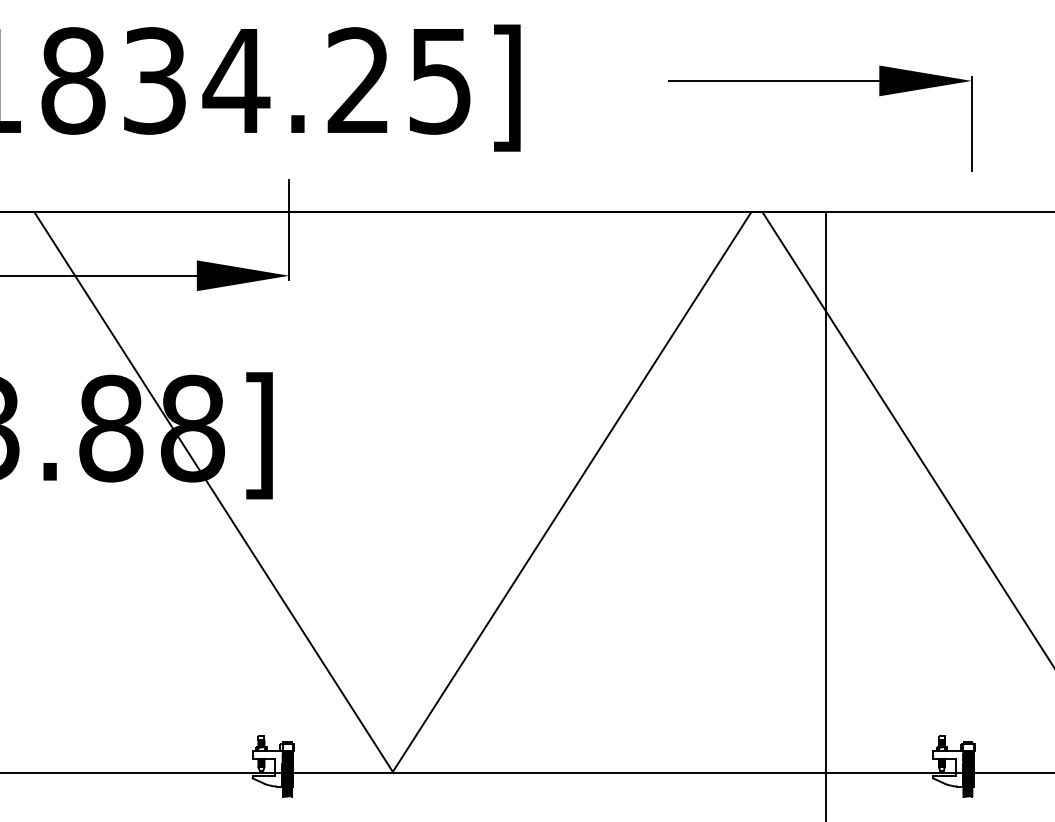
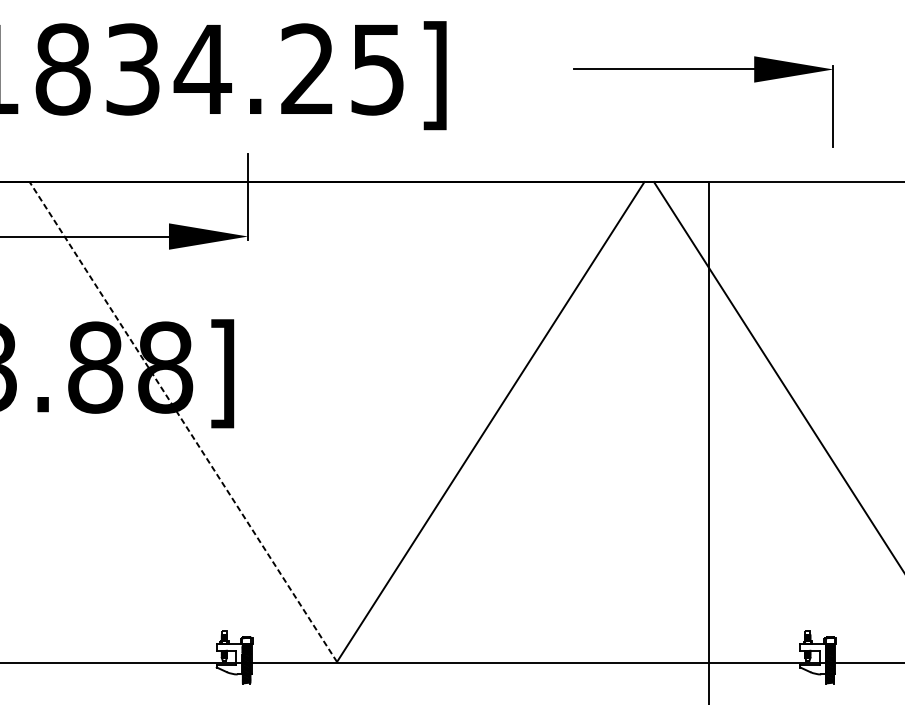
line: (213, 491) -> (183, 421), solid -> dashed

